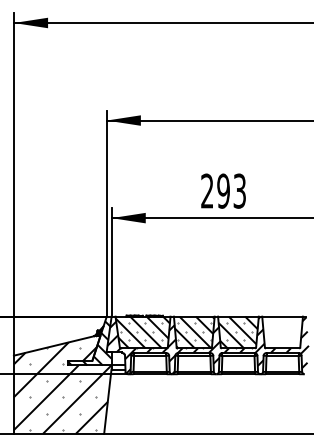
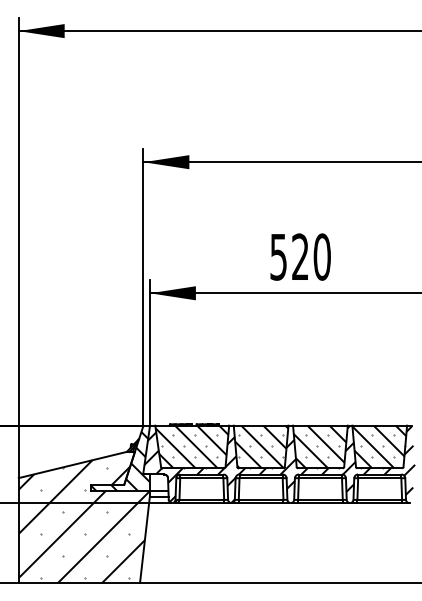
text: (223, 190) -> (300, 256), 293 -> 520
hatch: (282, 332) -> (379, 446), added

